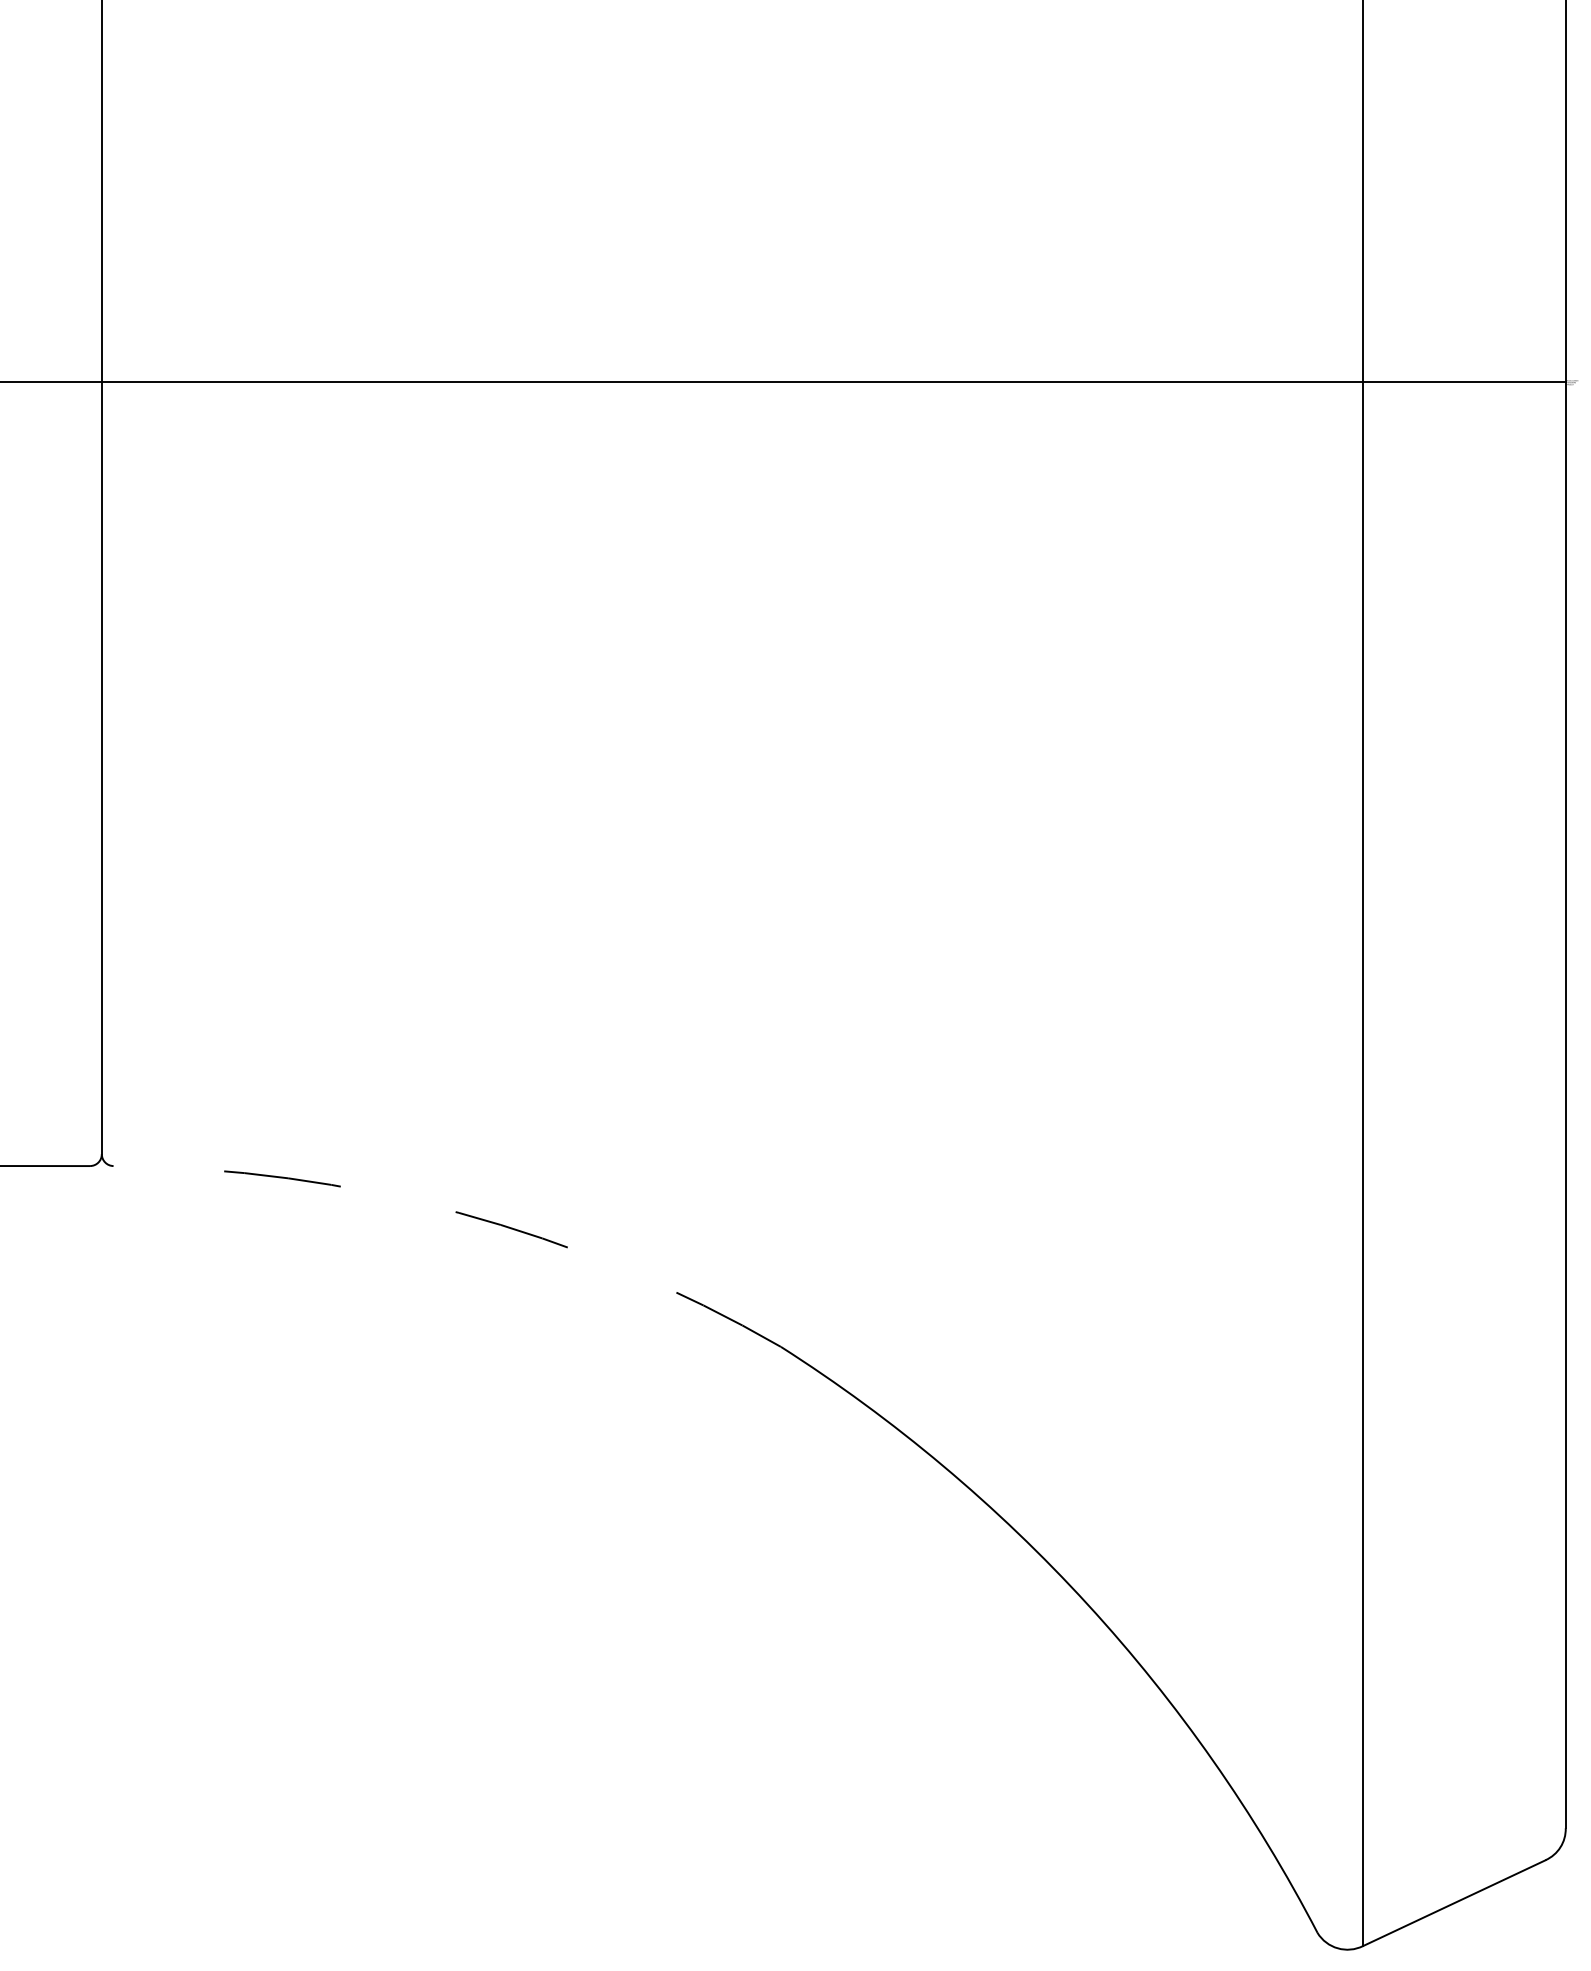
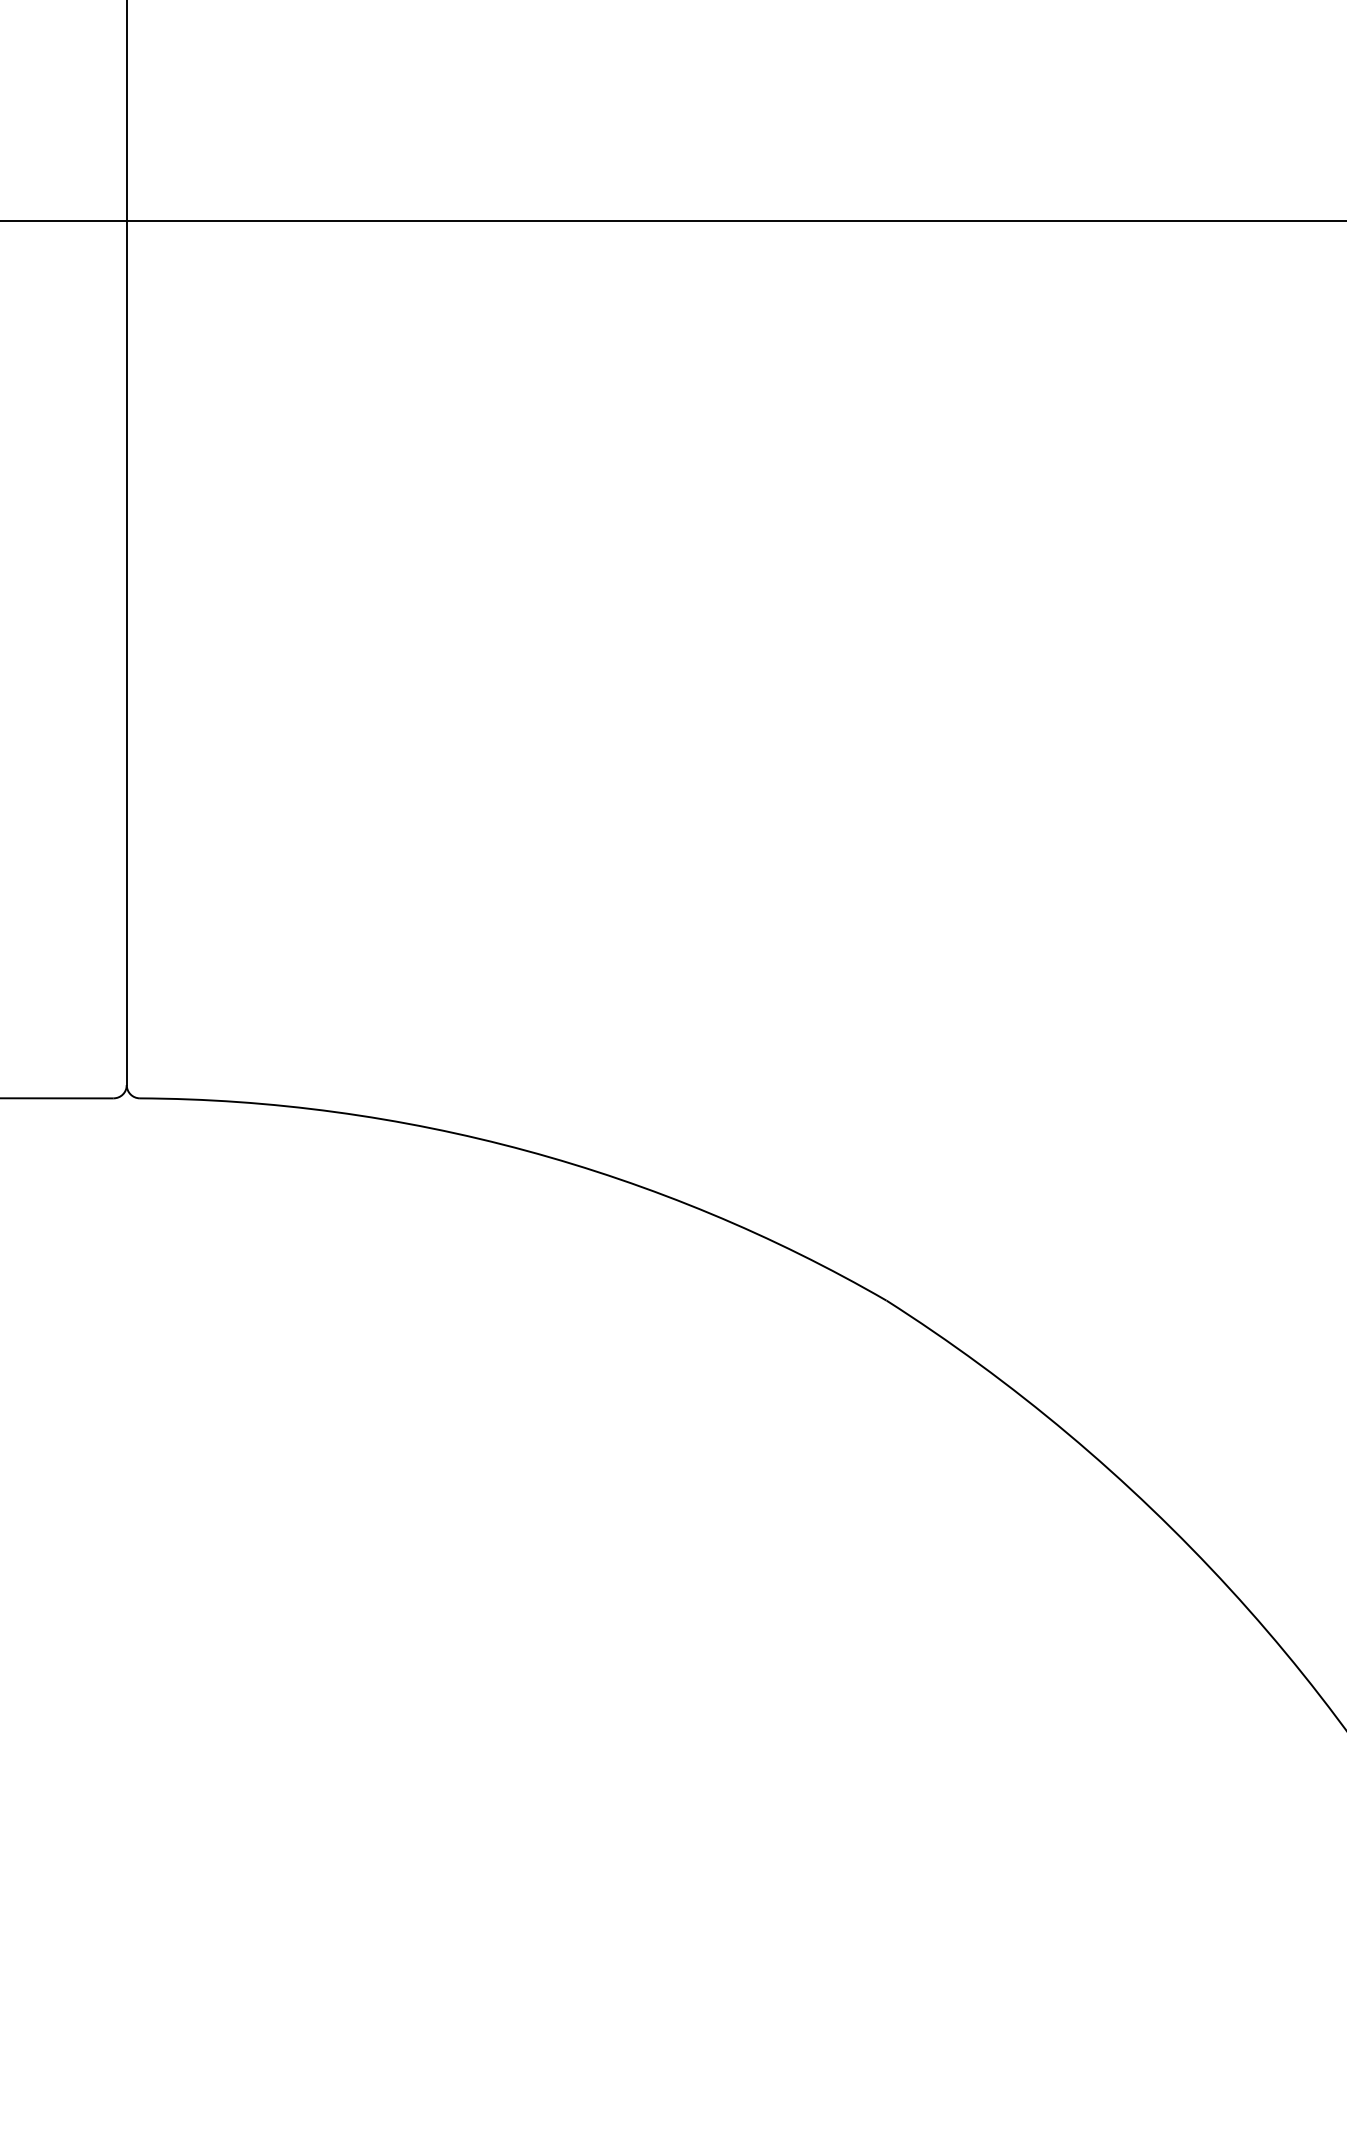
arc: (458, 1212) -> (525, 1150), dashed -> solid

